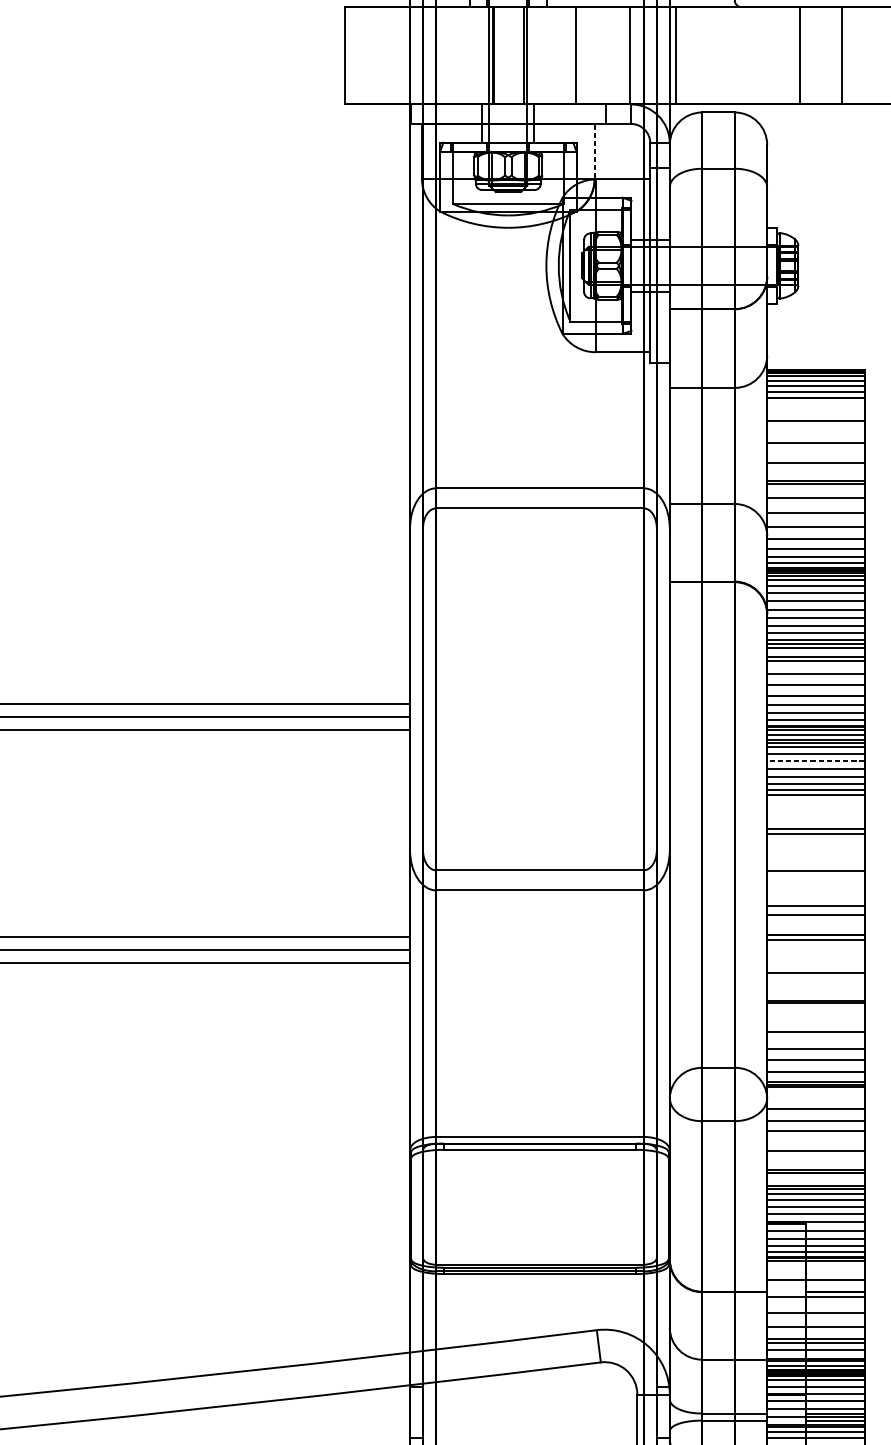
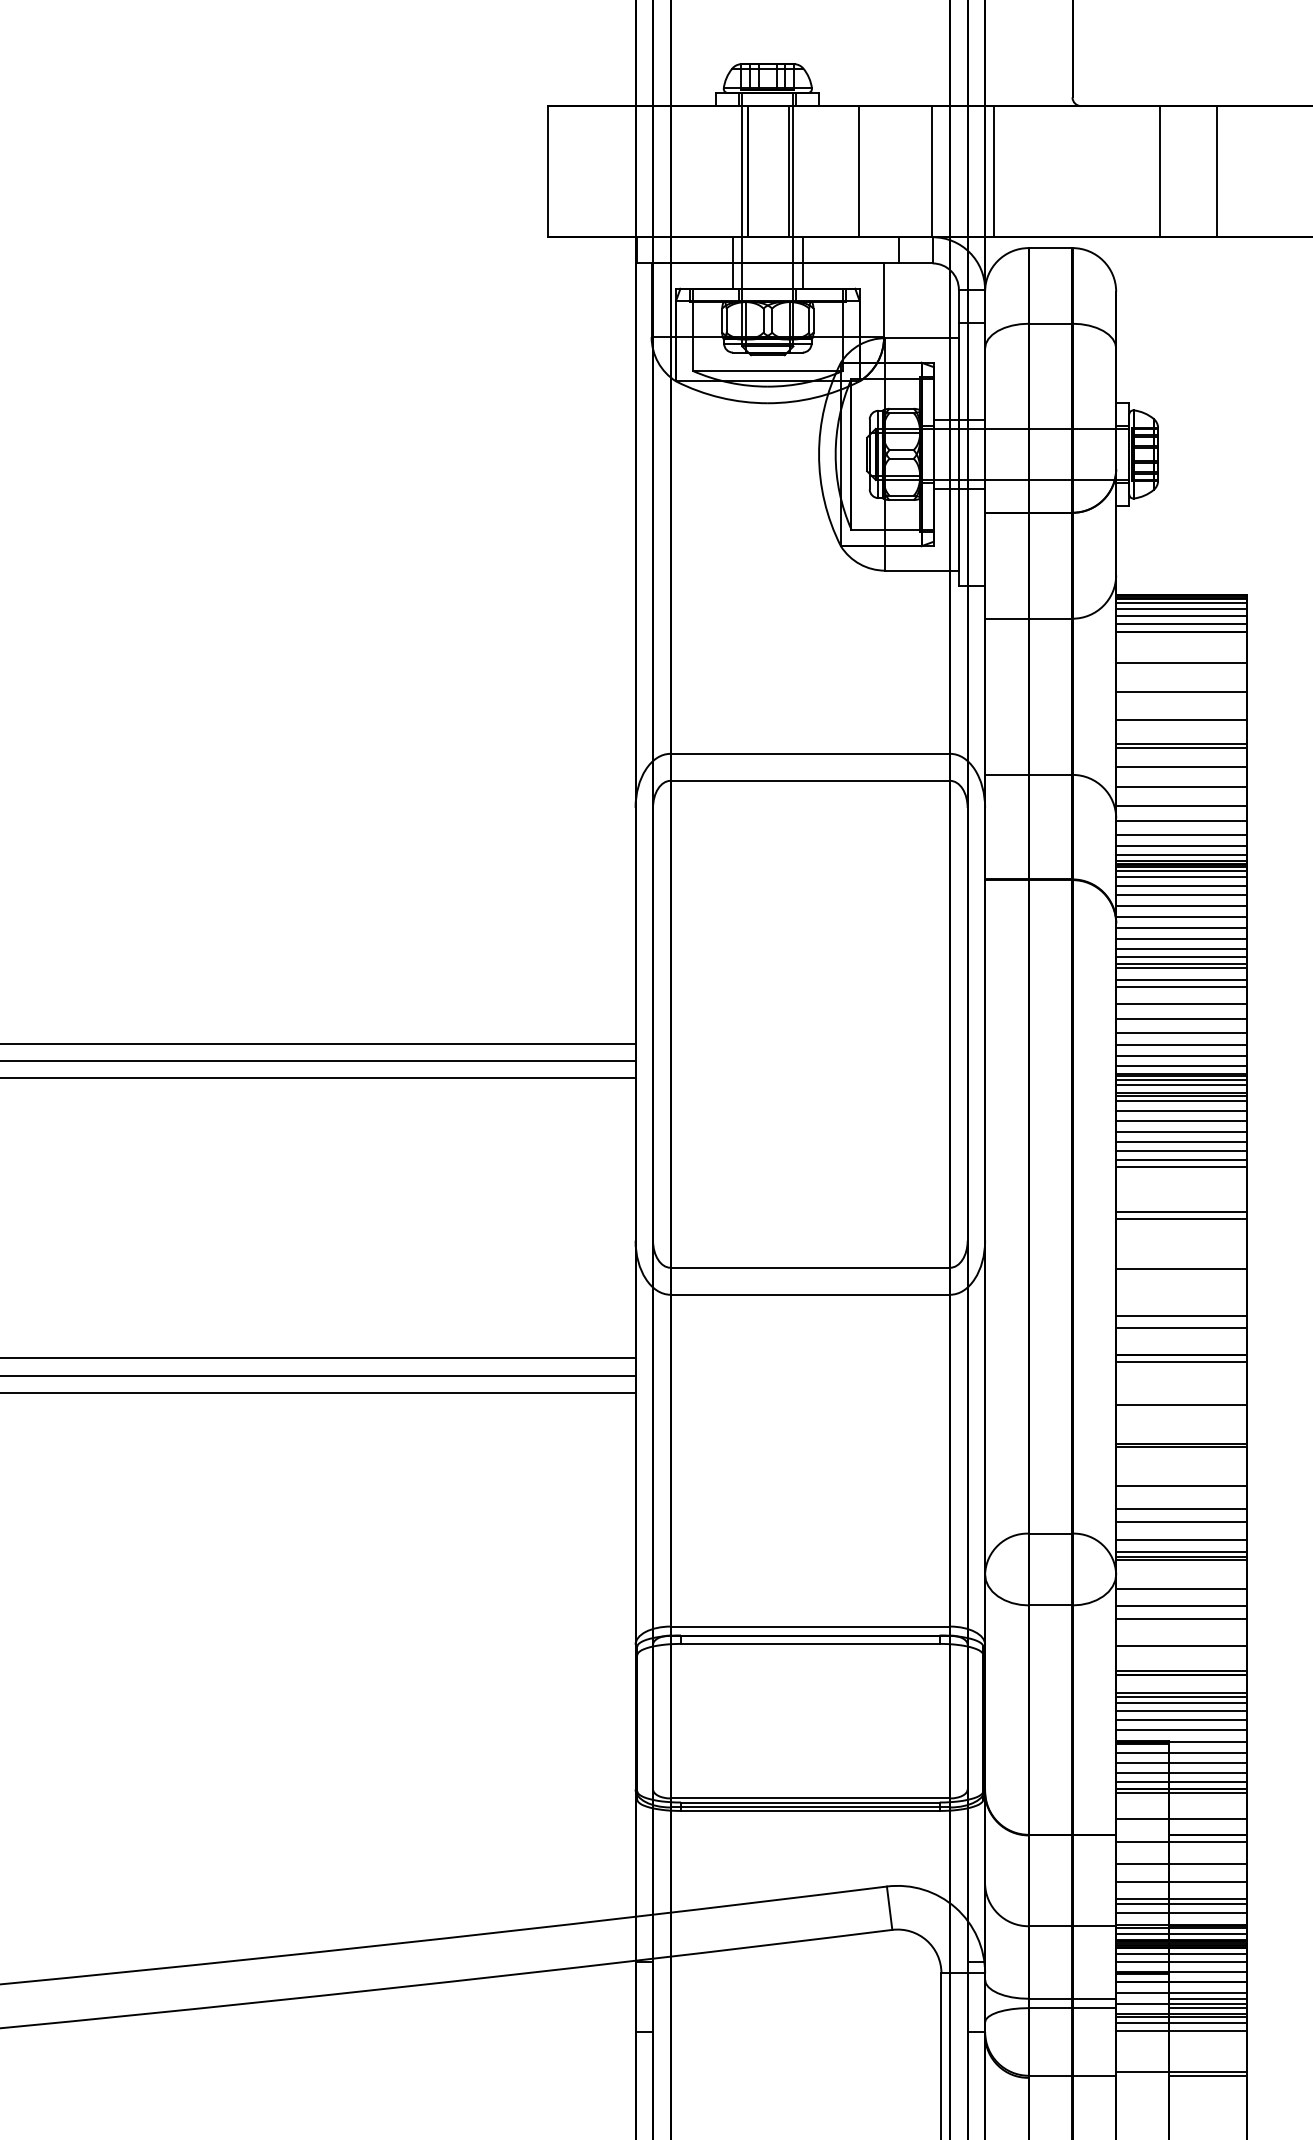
line: (595, 151) -> (884, 300), dashed -> solid
line: (815, 761) -> (1181, 1121), dashed -> solid

